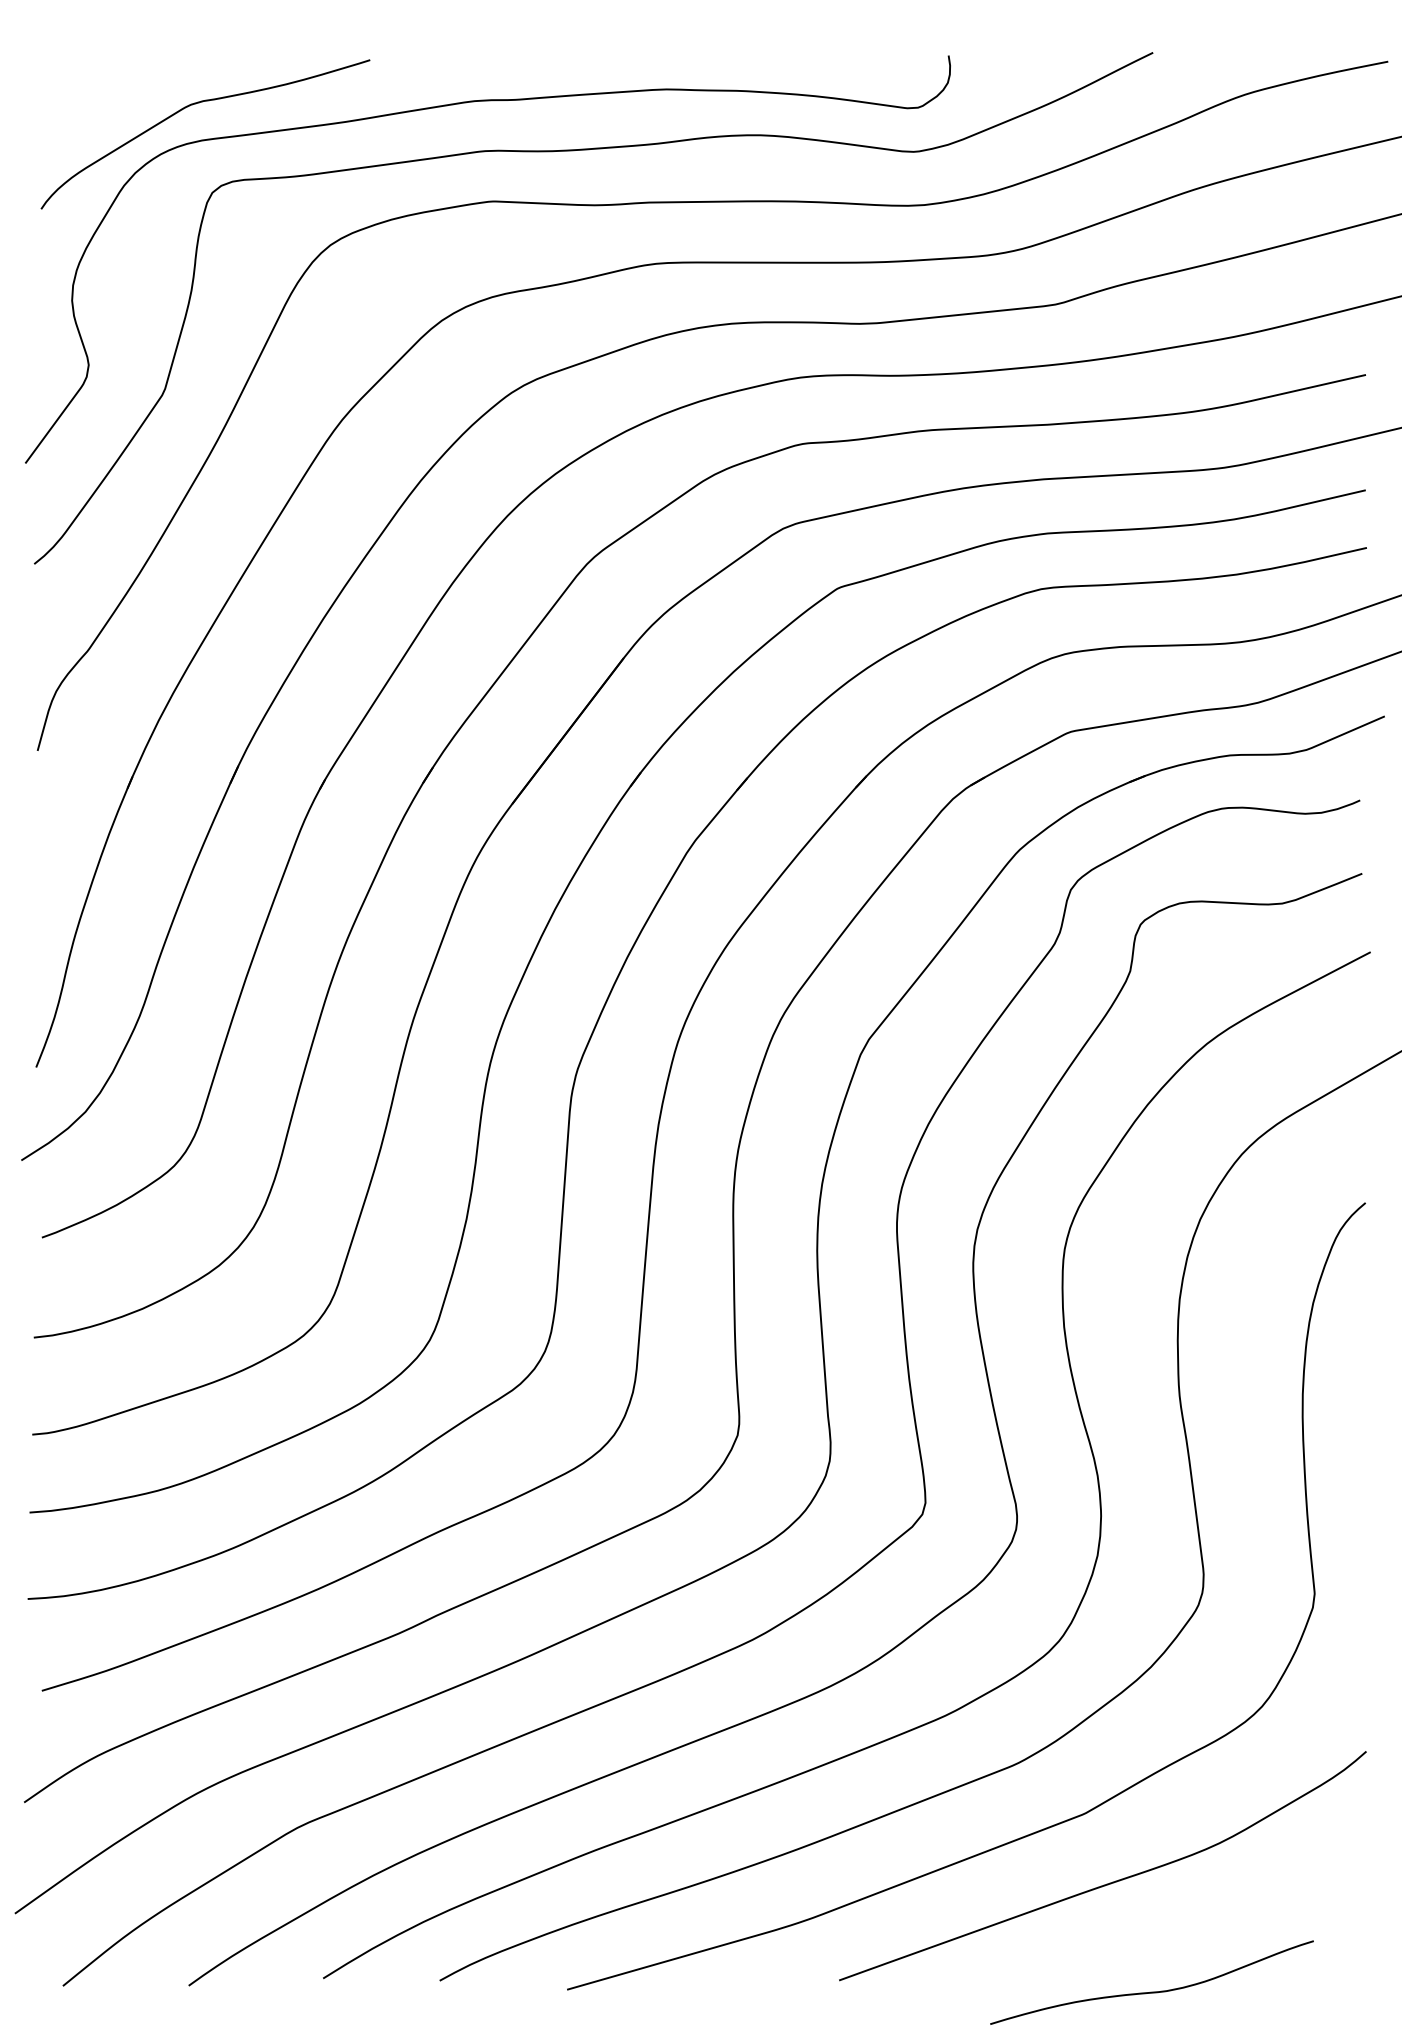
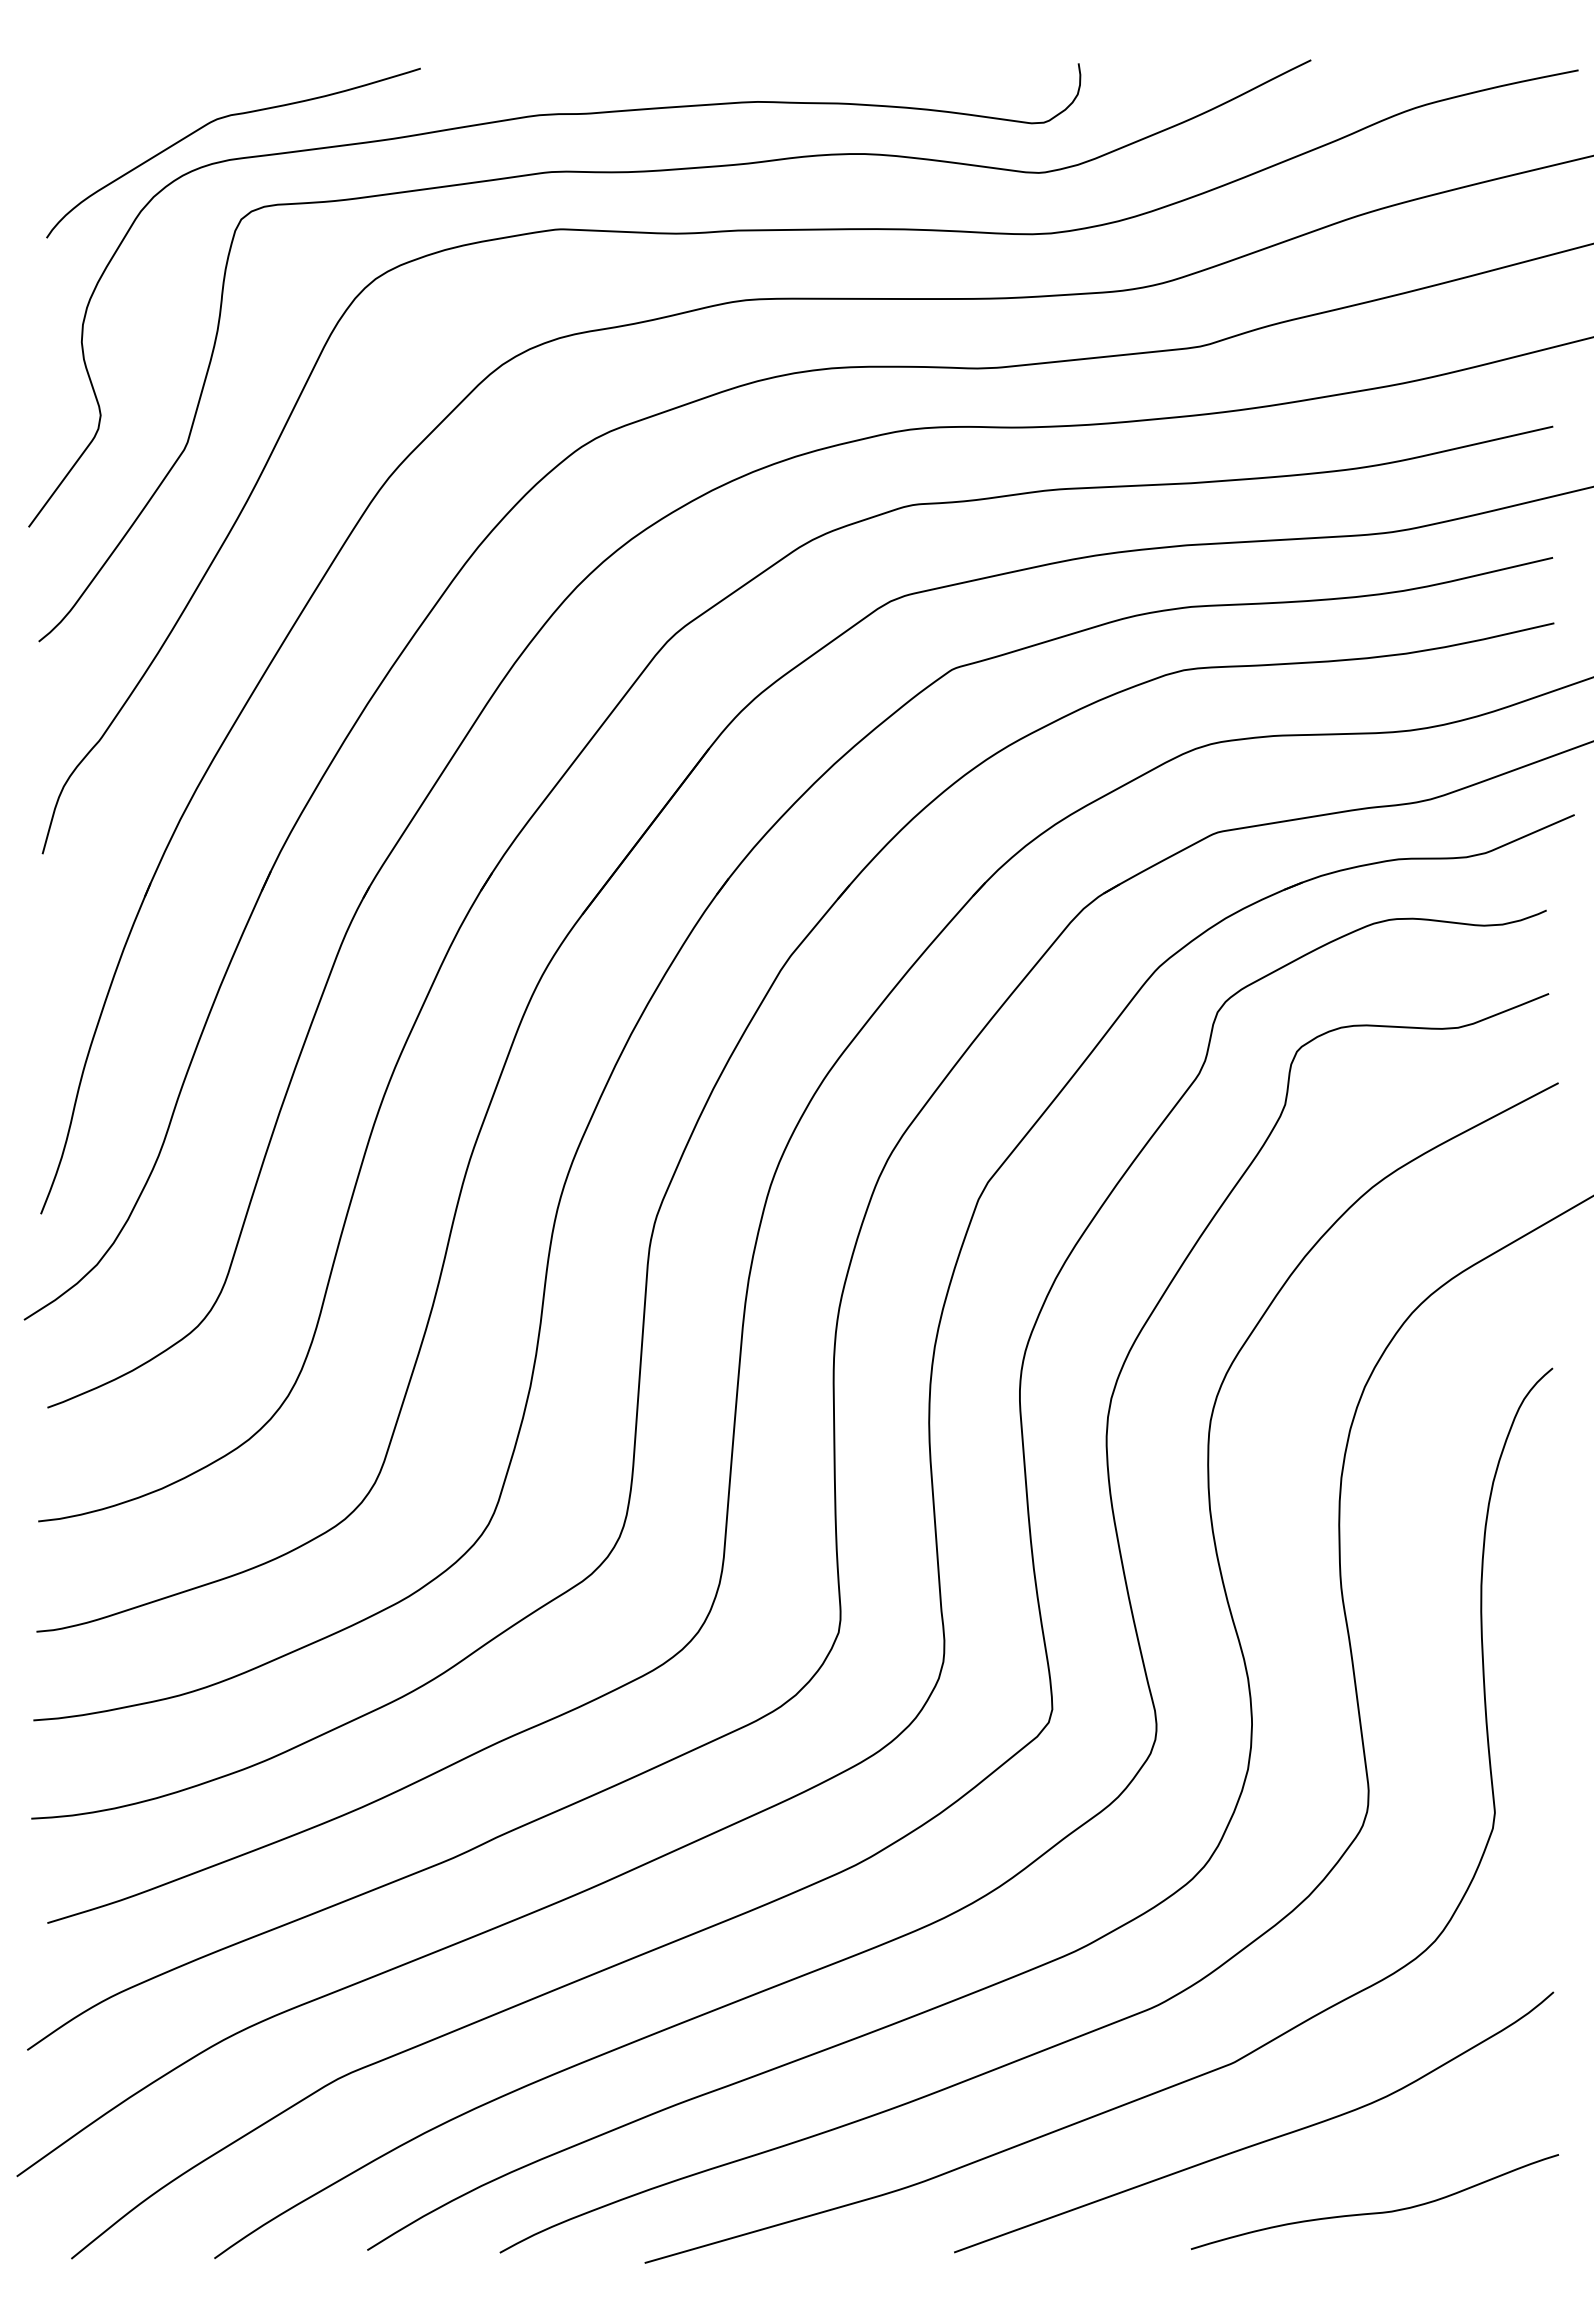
curve: (1151, 1991) -> (1374, 2212), moved

